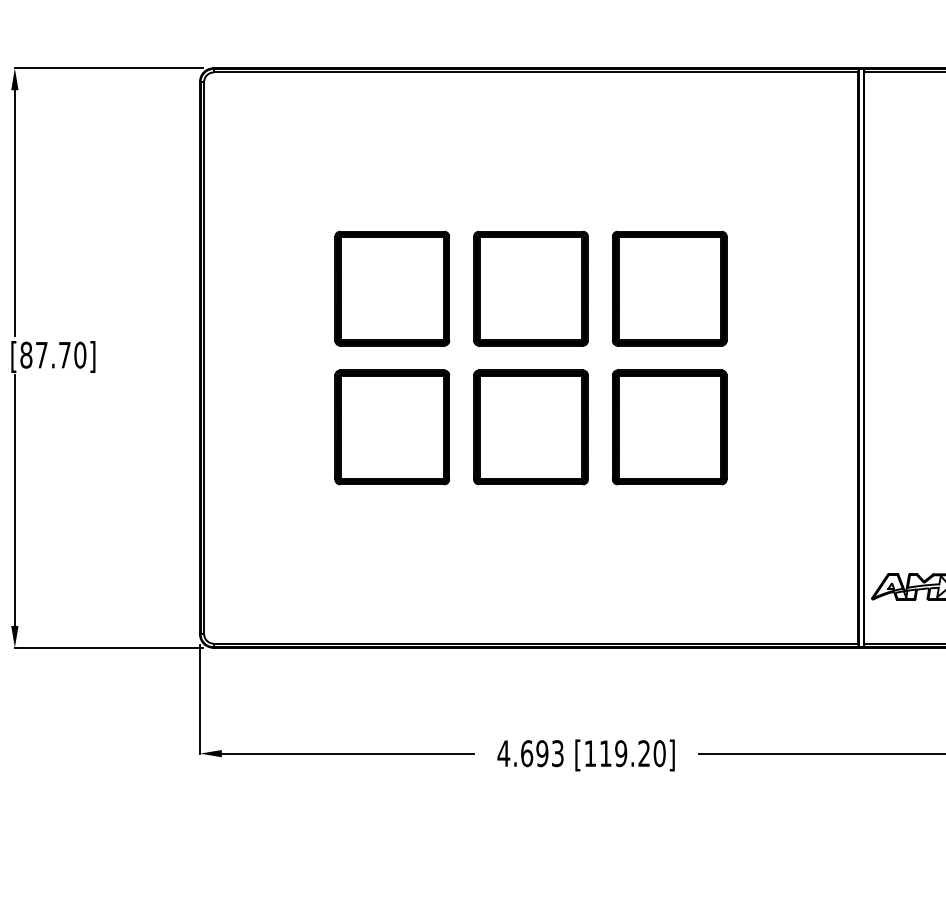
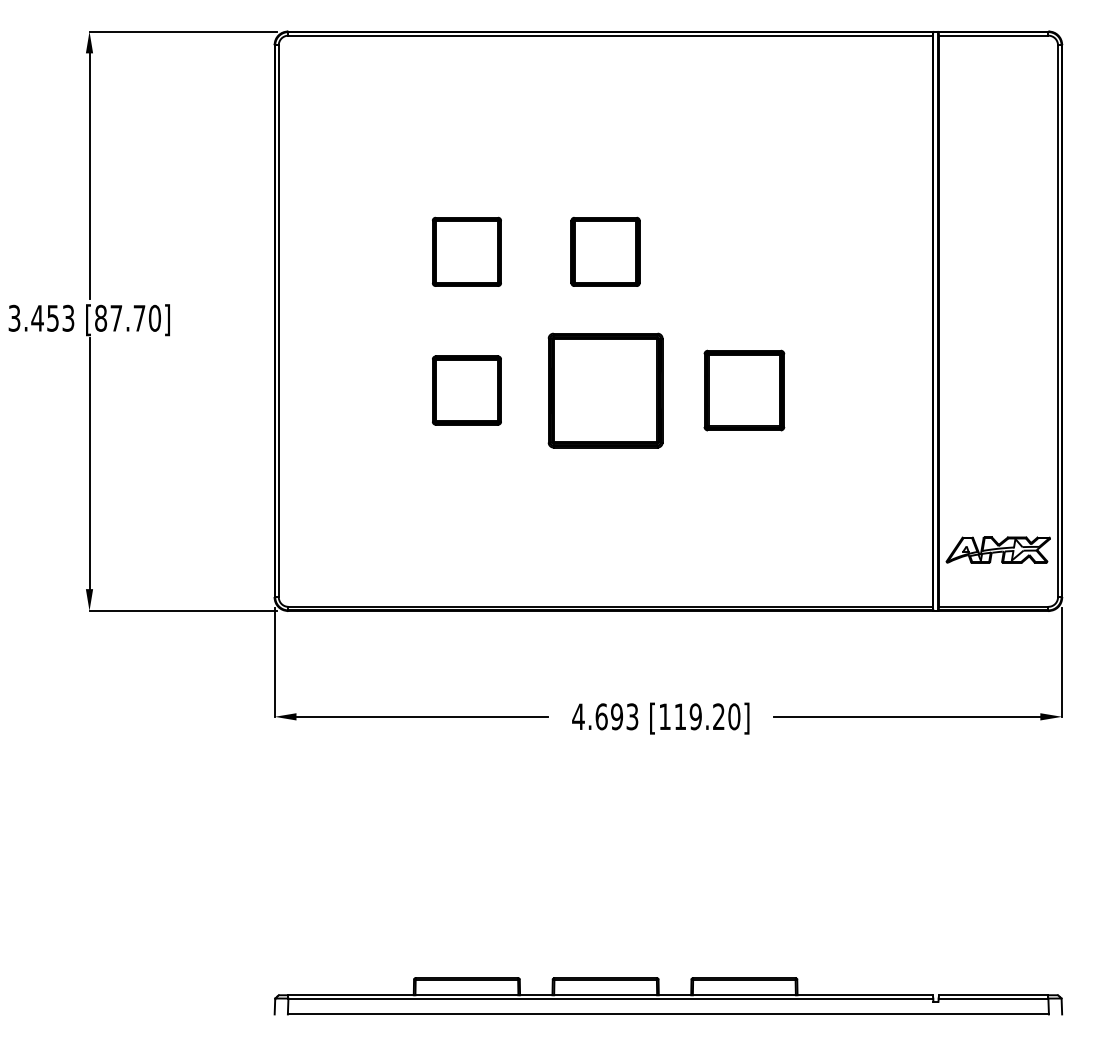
part: (391, 288) -> (466, 251), size x0.6
part: (530, 288) -> (605, 251), size x0.6
part: (669, 288) -> (744, 251), removed
part: (391, 427) -> (466, 390), size x0.6
part: (669, 427) -> (744, 390), size x0.7

